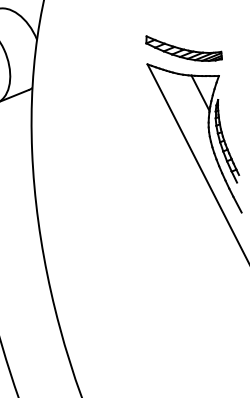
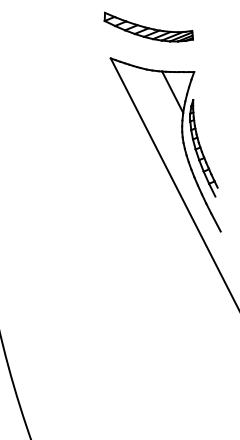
part: (183, 48) -> (148, 26), moved

